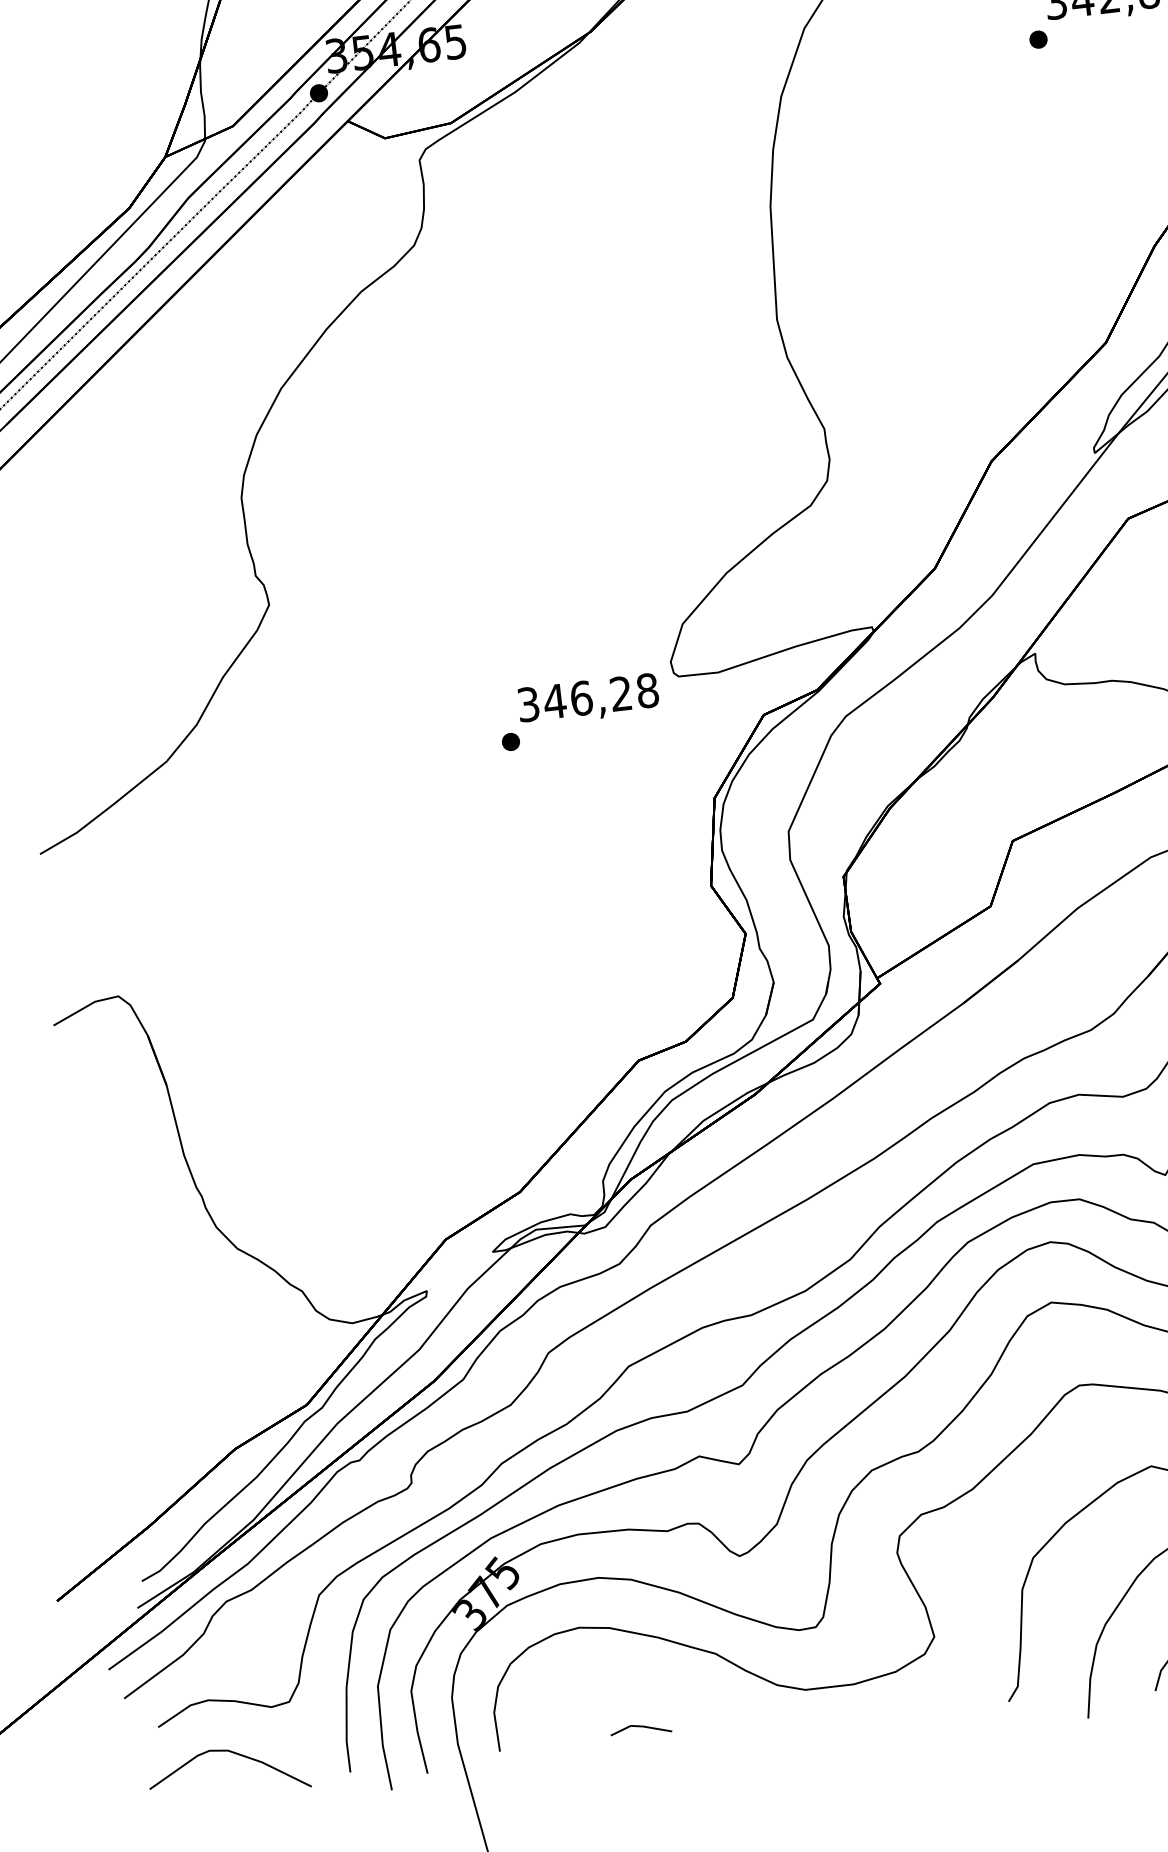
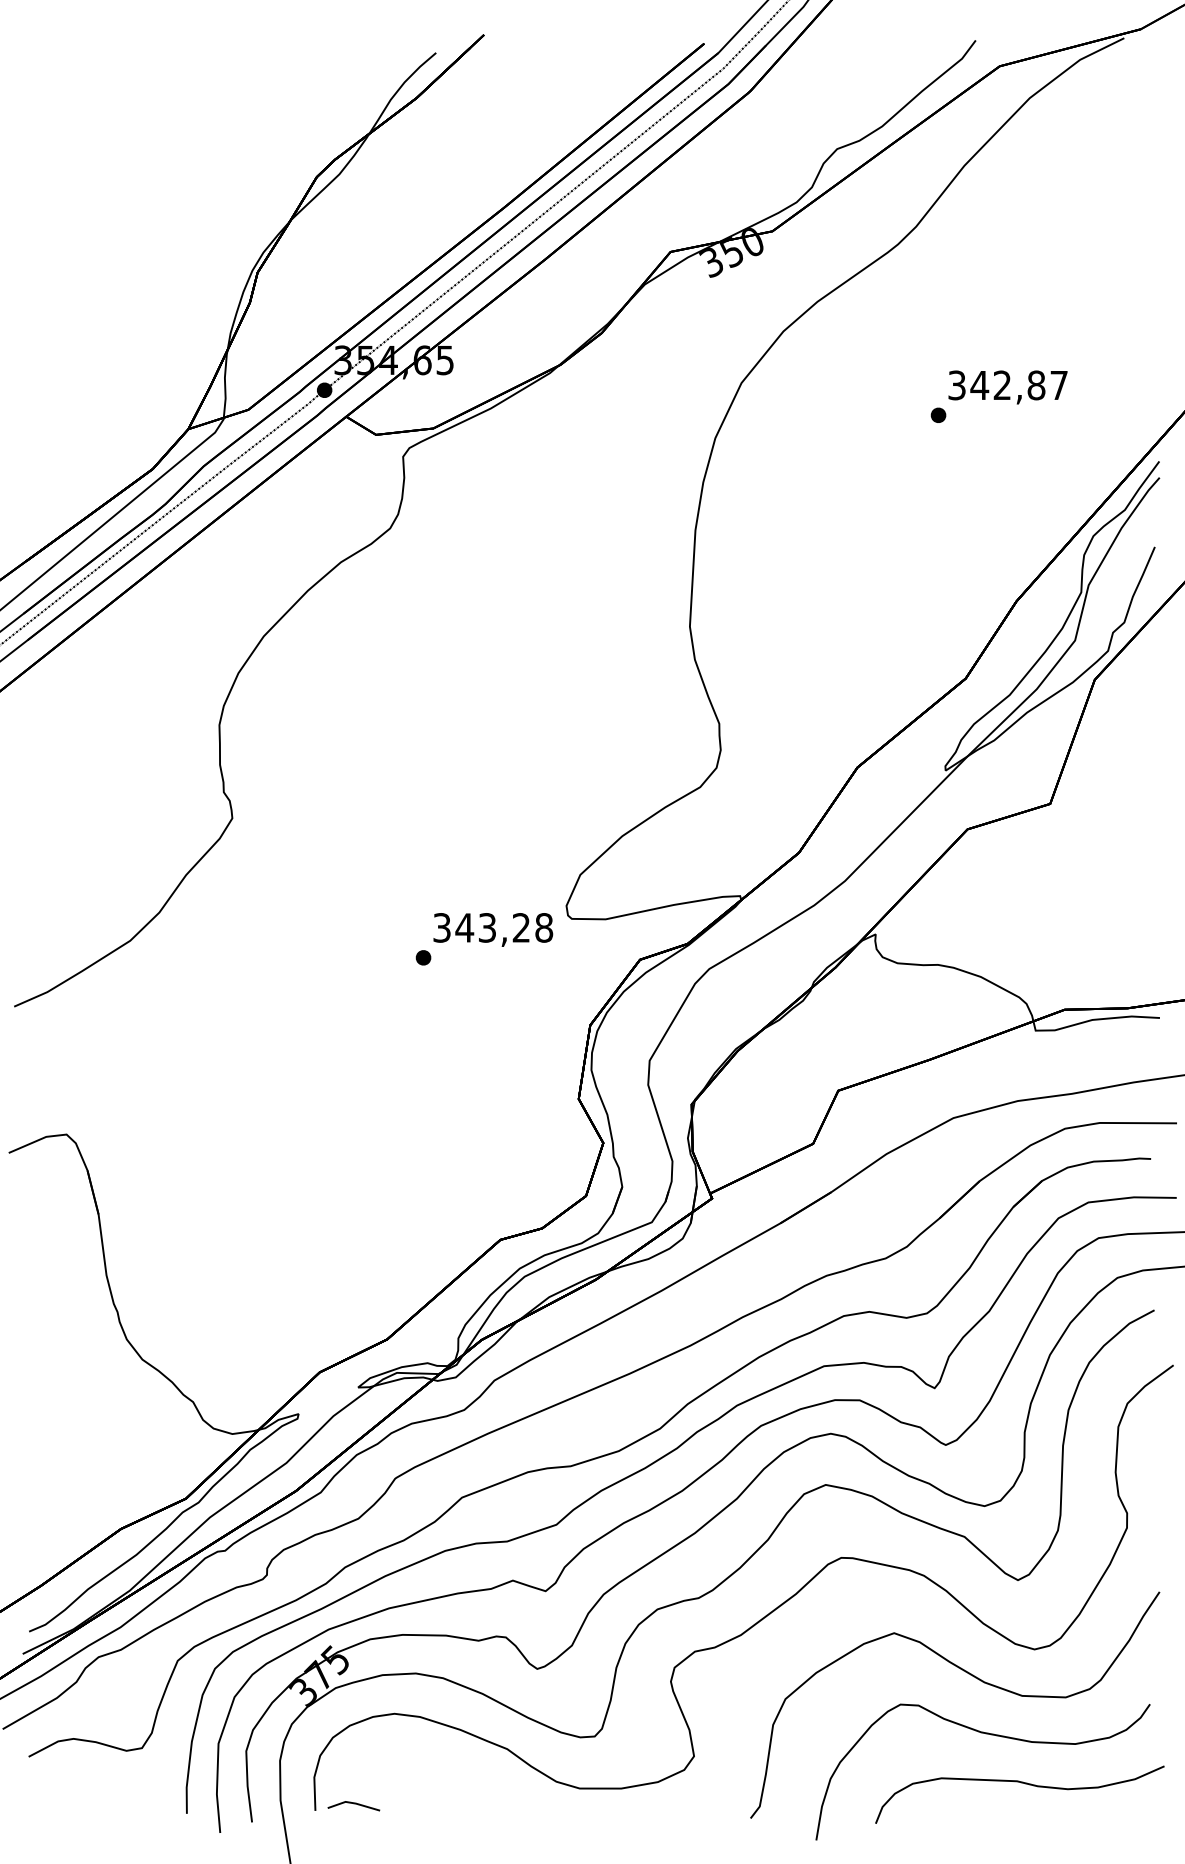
text: (581, 697) -> (487, 927), 346,28 -> 343,28
line: (640, 1727) -> (353, 1804), moved
curve: (235, 1754) -> (91, 1787), removed

